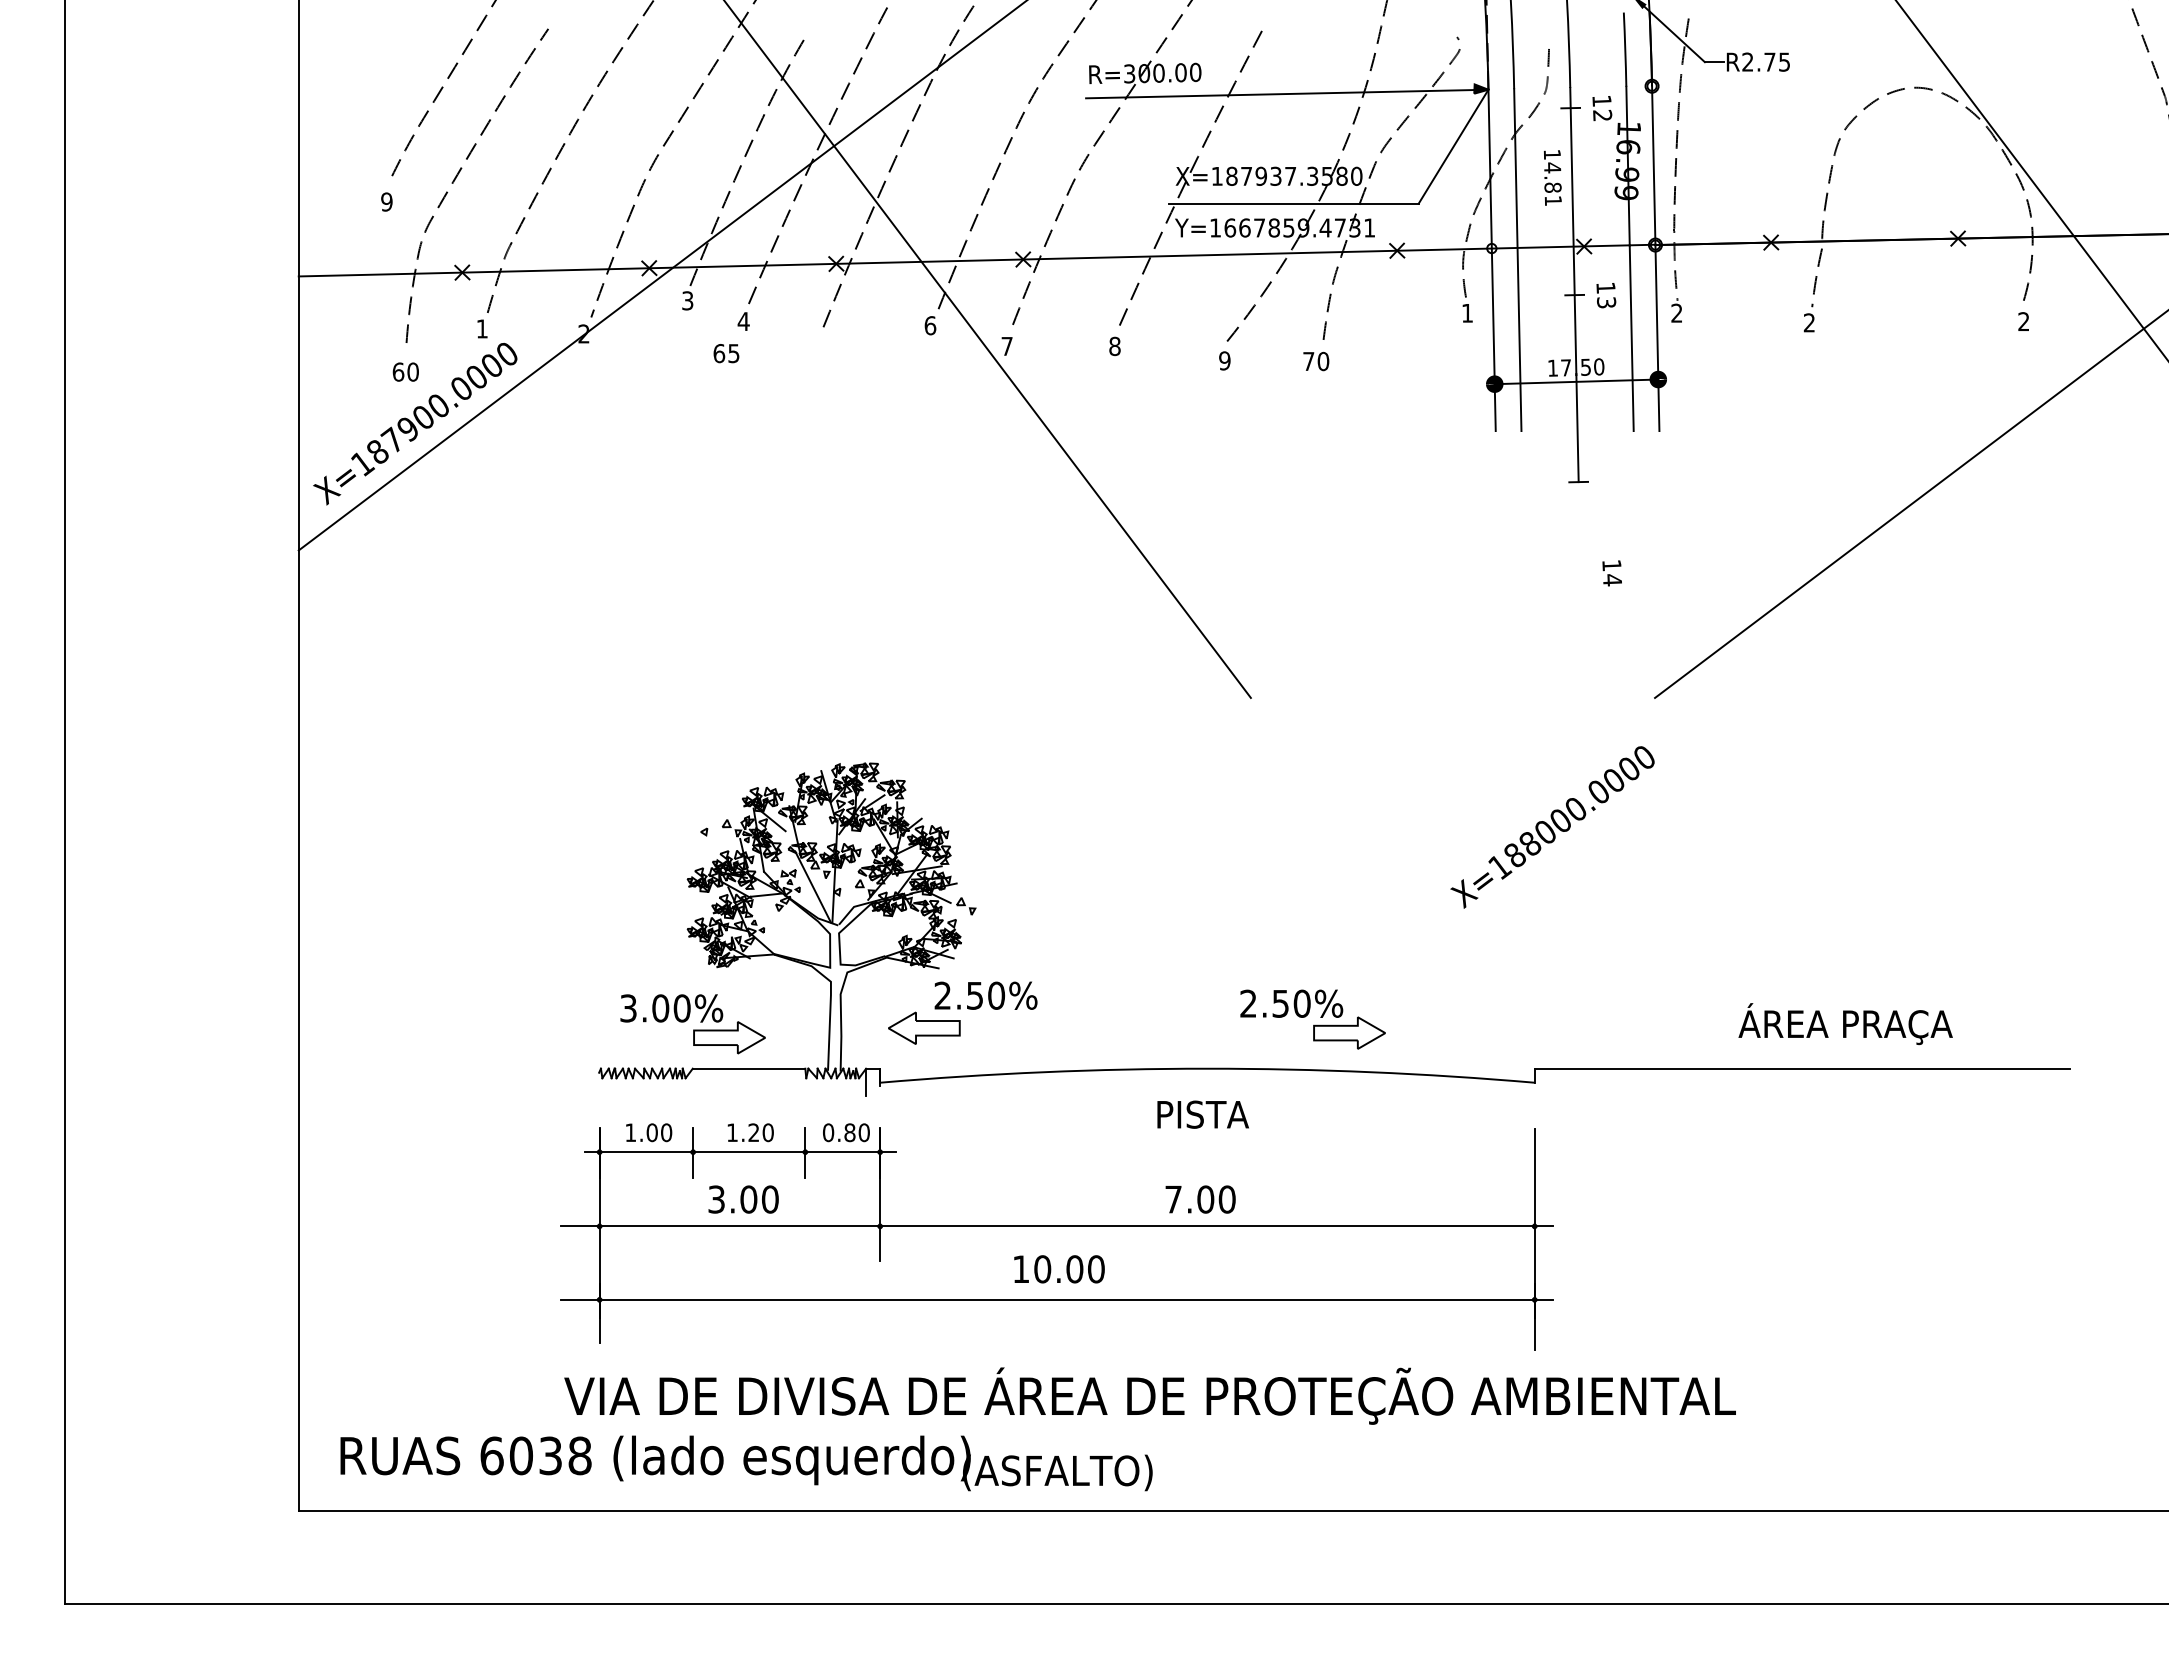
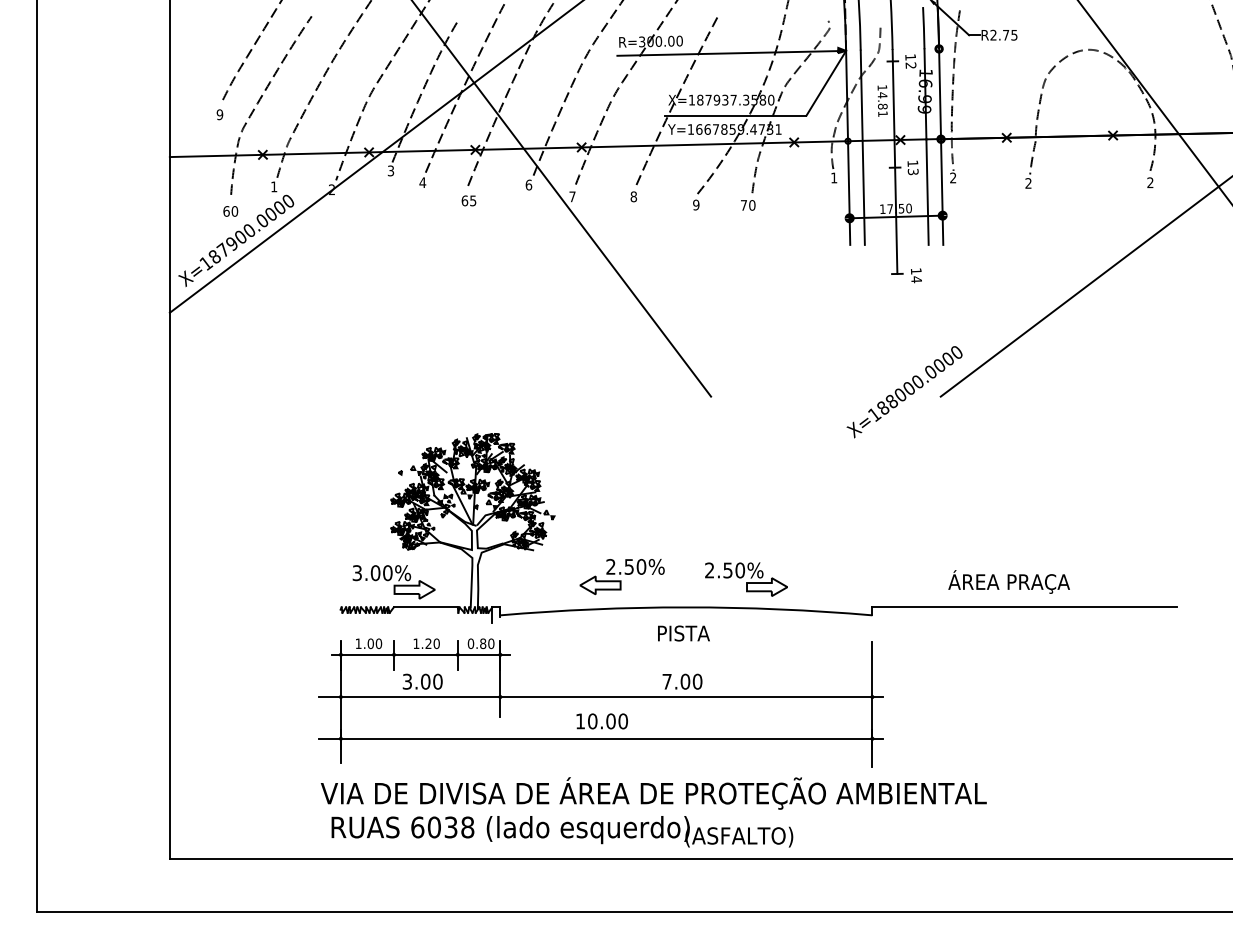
text: (725, 352) -> (468, 200), moved
text: (1612, 572) -> (916, 275), moved
text: (1552, 827) -> (904, 392), moved
part: (961, 1014) -> (621, 577), moved
text: (1844, 1023) -> (1008, 581), moved
text: (746, 1462) -> (562, 831), moved

